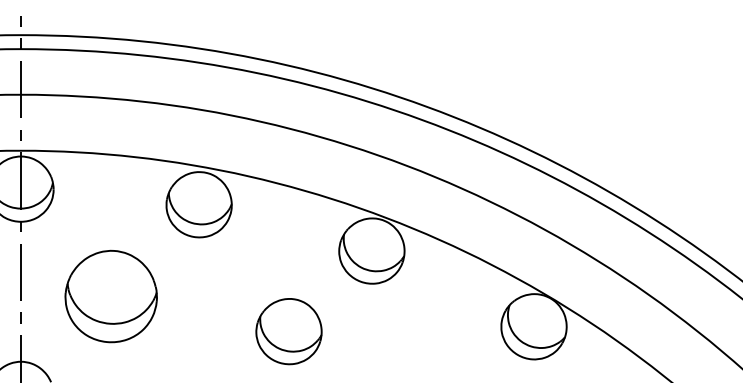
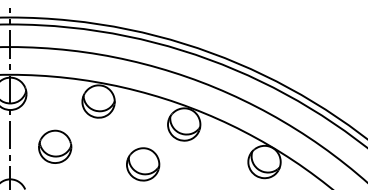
part: (112, 295) -> (55, 146), size x0.71

